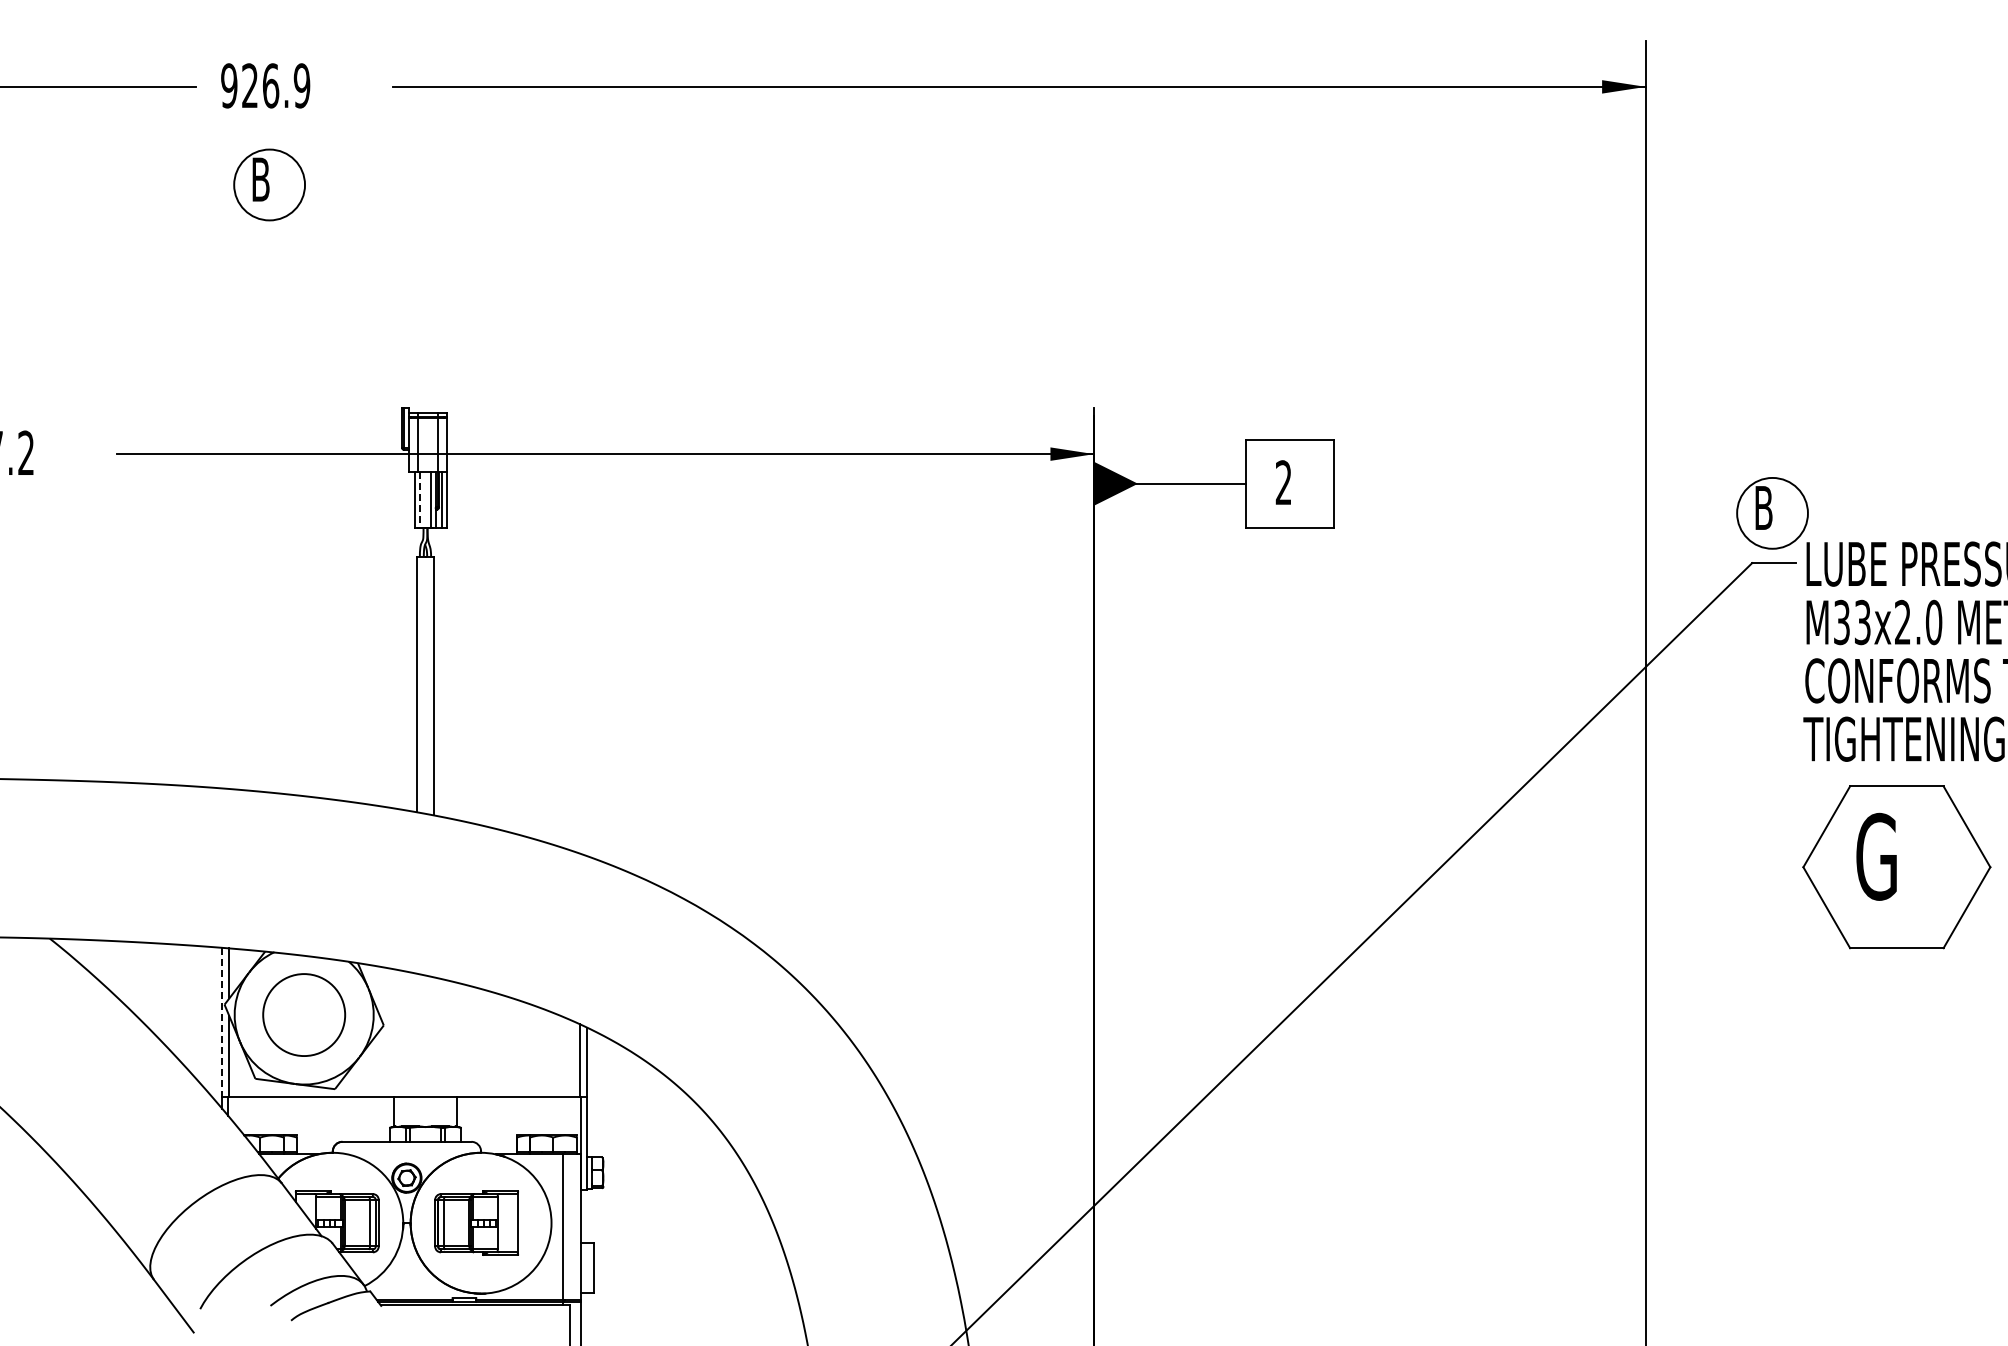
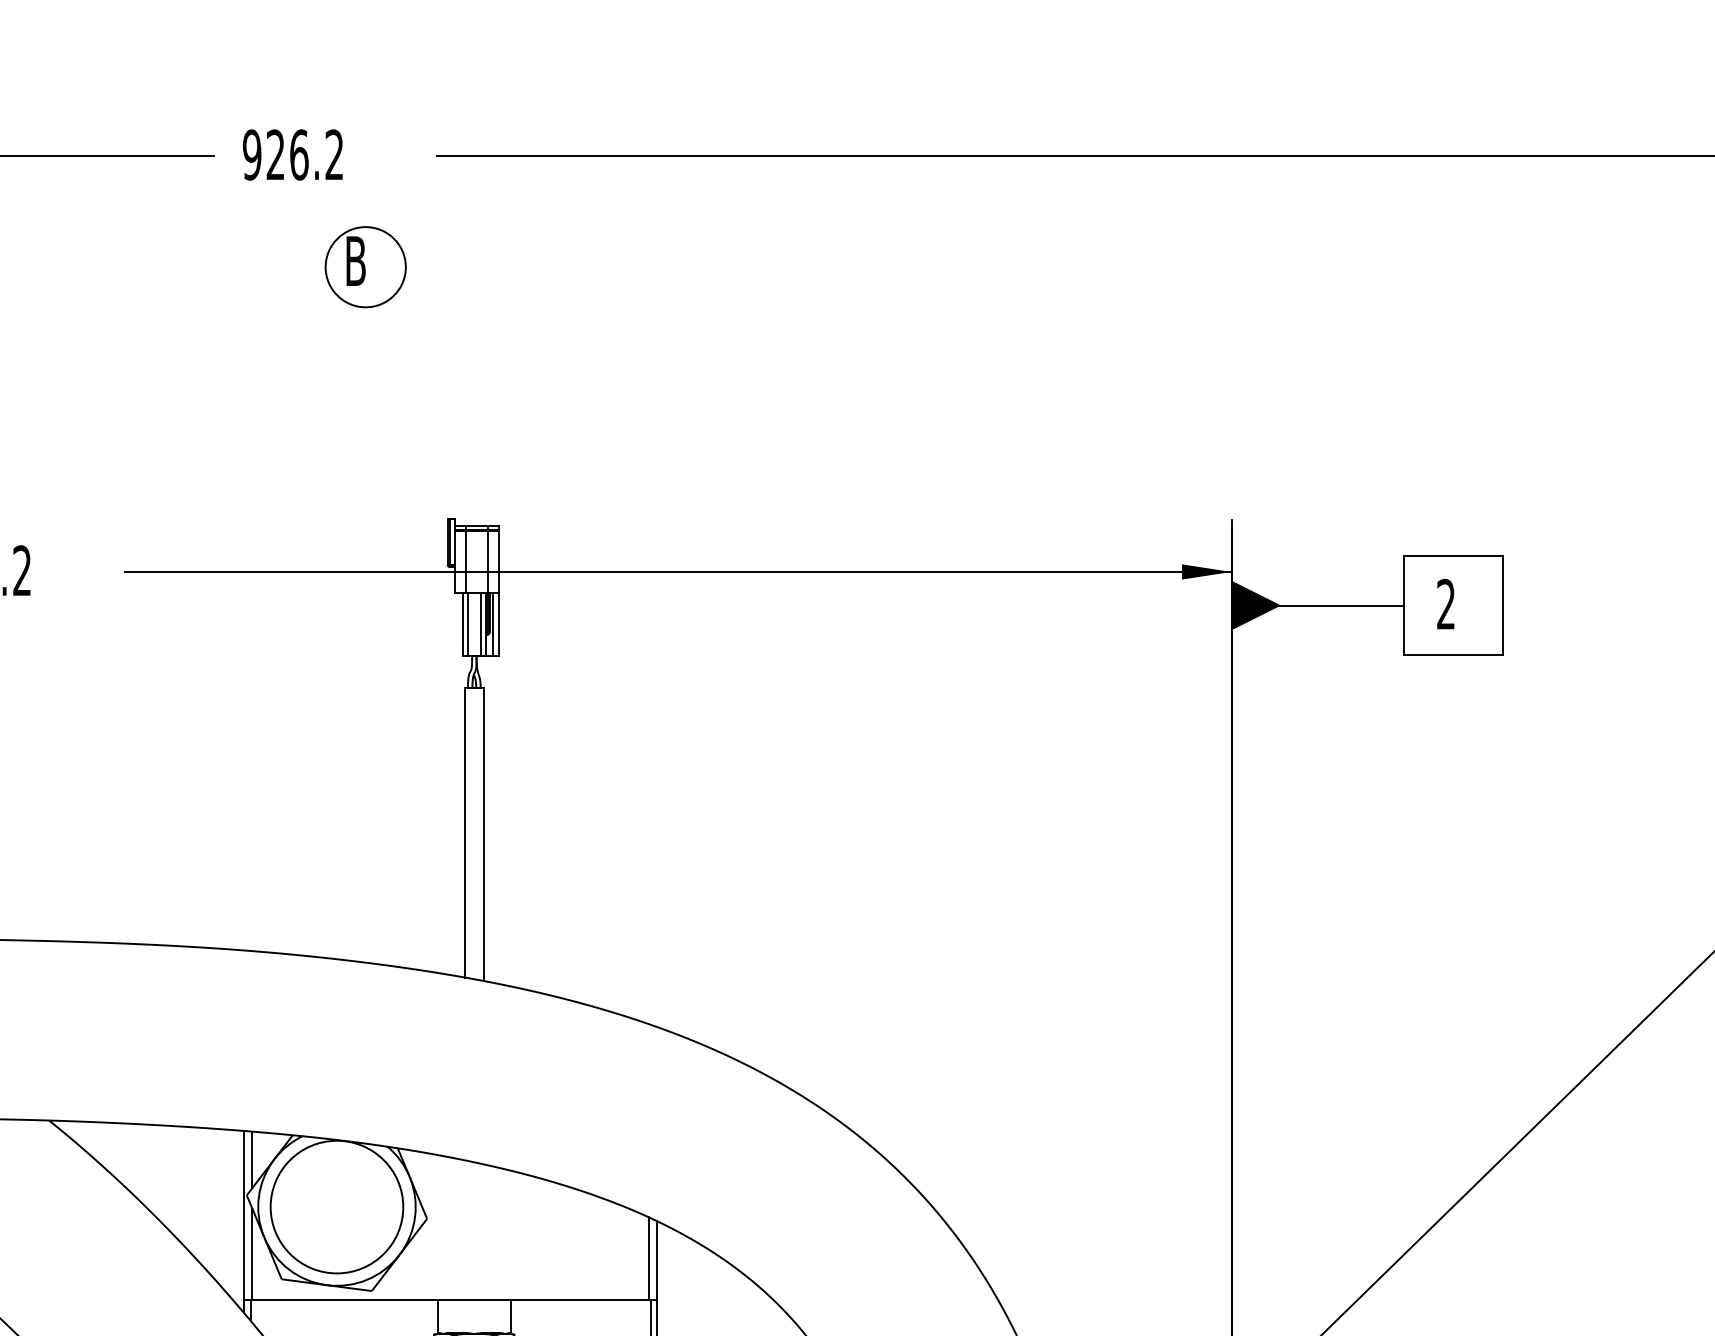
text: (301, 85) -> (333, 154), 926.9 -> 926.2
part: (269, 184) -> (365, 266), moved
line: (419, 500) -> (467, 624), dashed -> solid
circle: (303, 1014) -> (336, 1206), size x1.43
line: (222, 1022) -> (244, 1215), dashed -> solid

